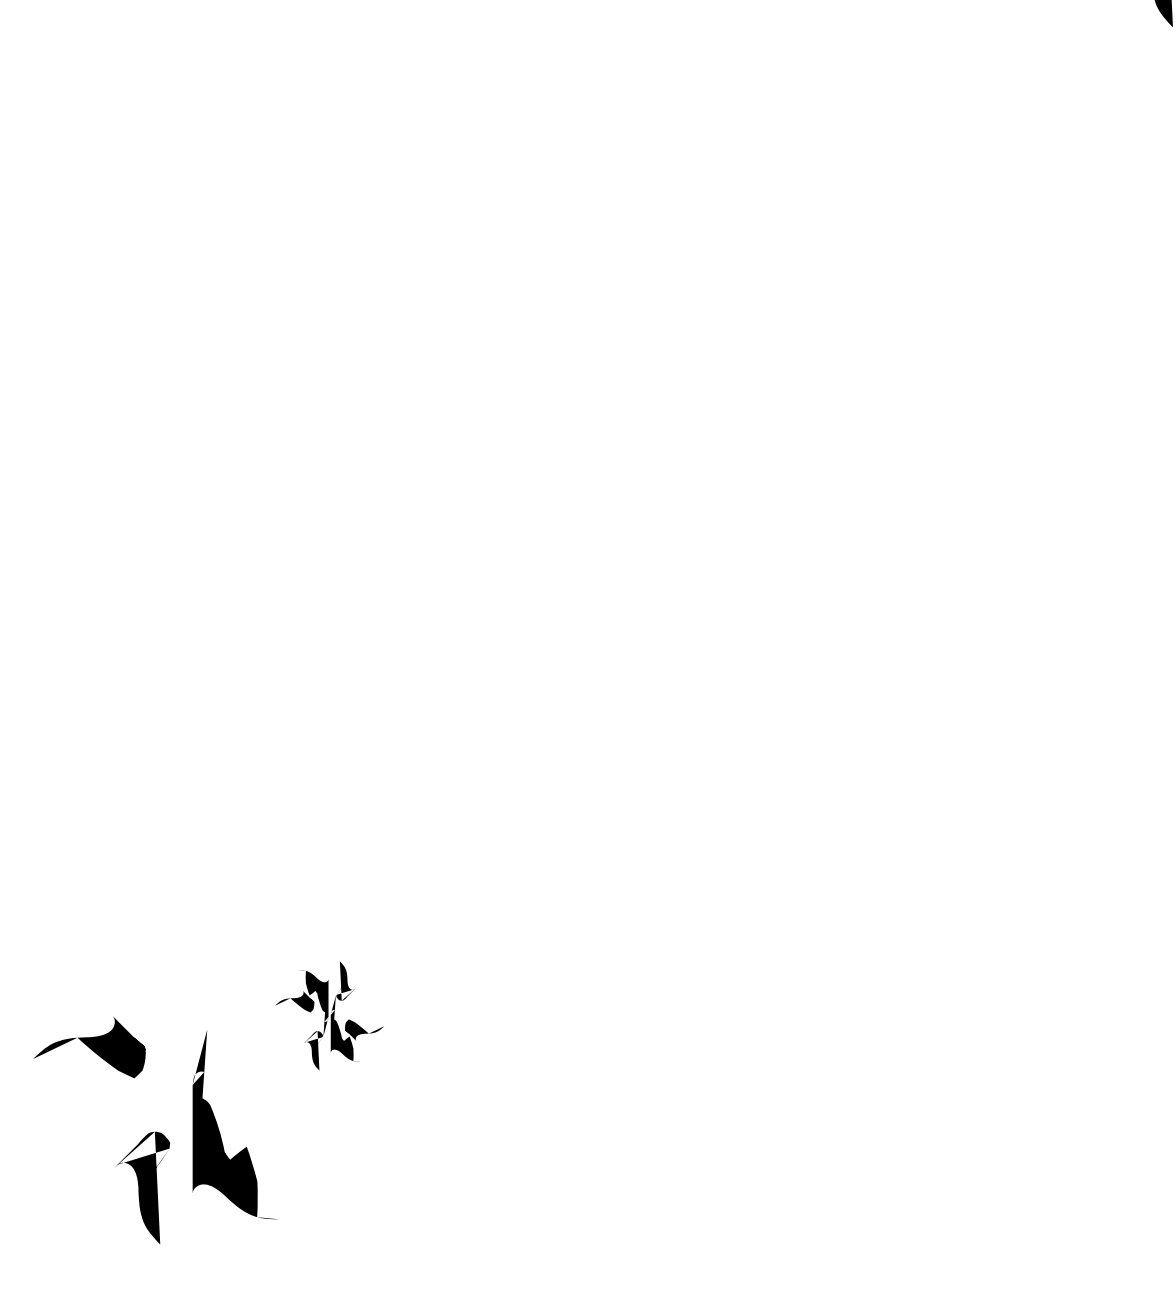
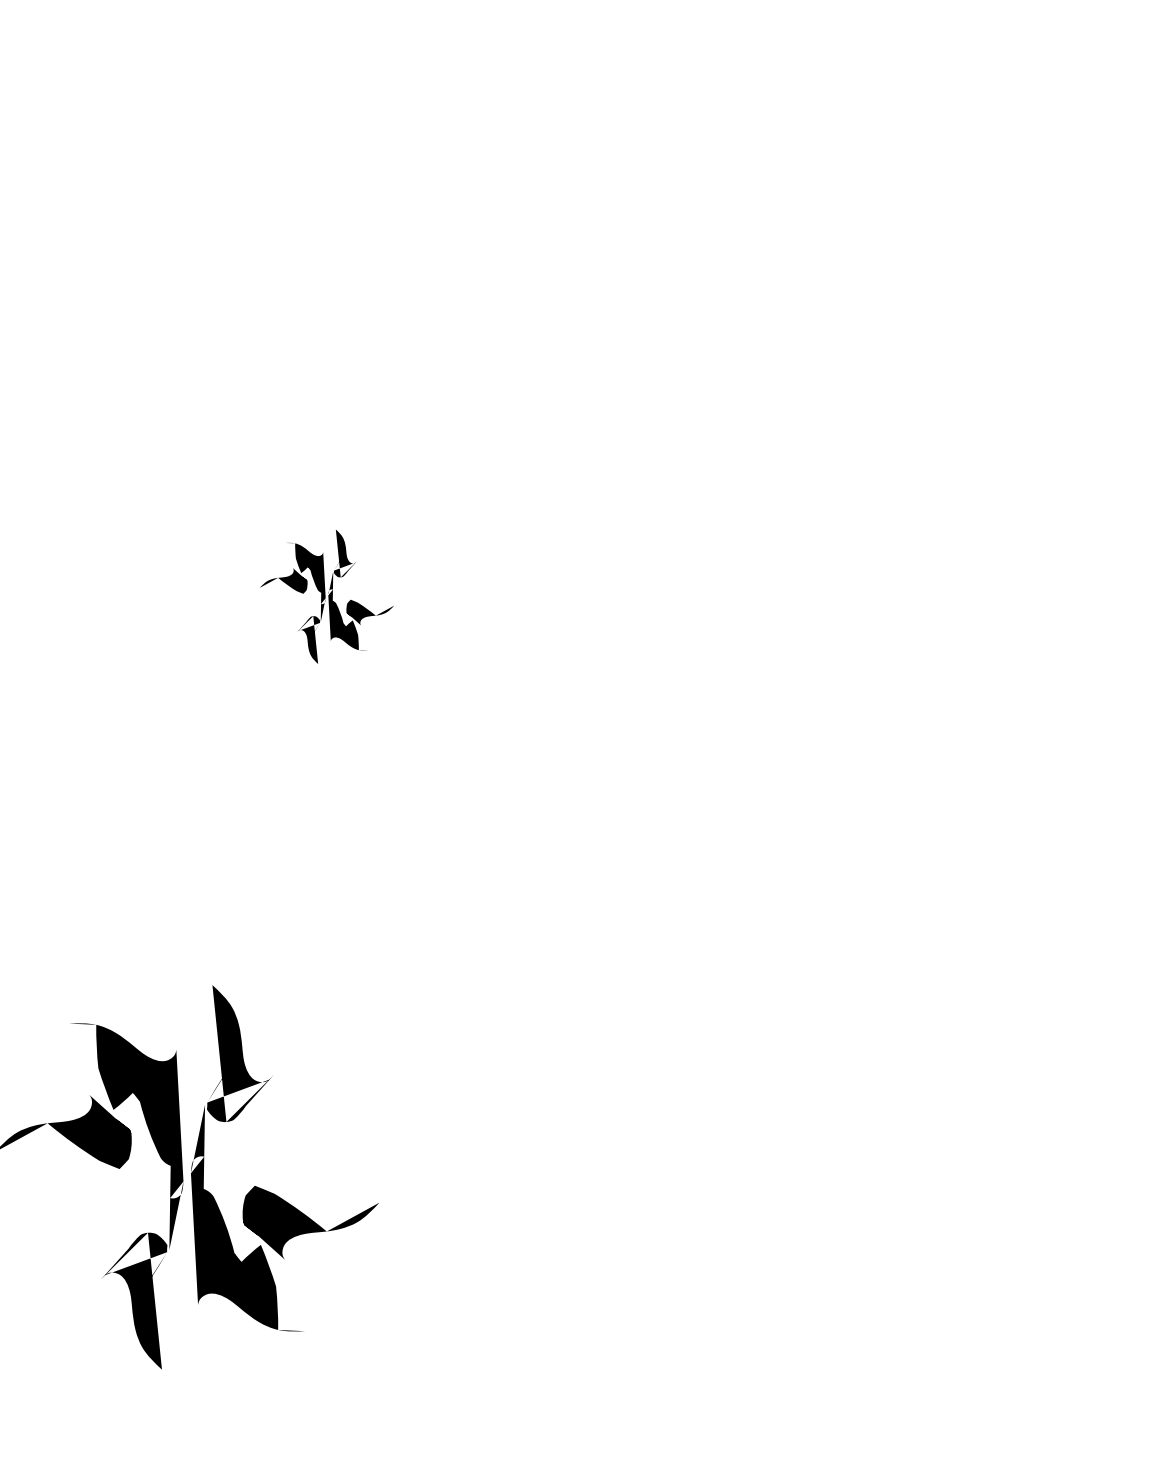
fill: (236, 987) -> (237, 1051), added
part: (329, 1015) -> (326, 596), moved
fill: (142, 1051) -> (127, 1135), added
fill: (289, 1130) -> (311, 1222), added

